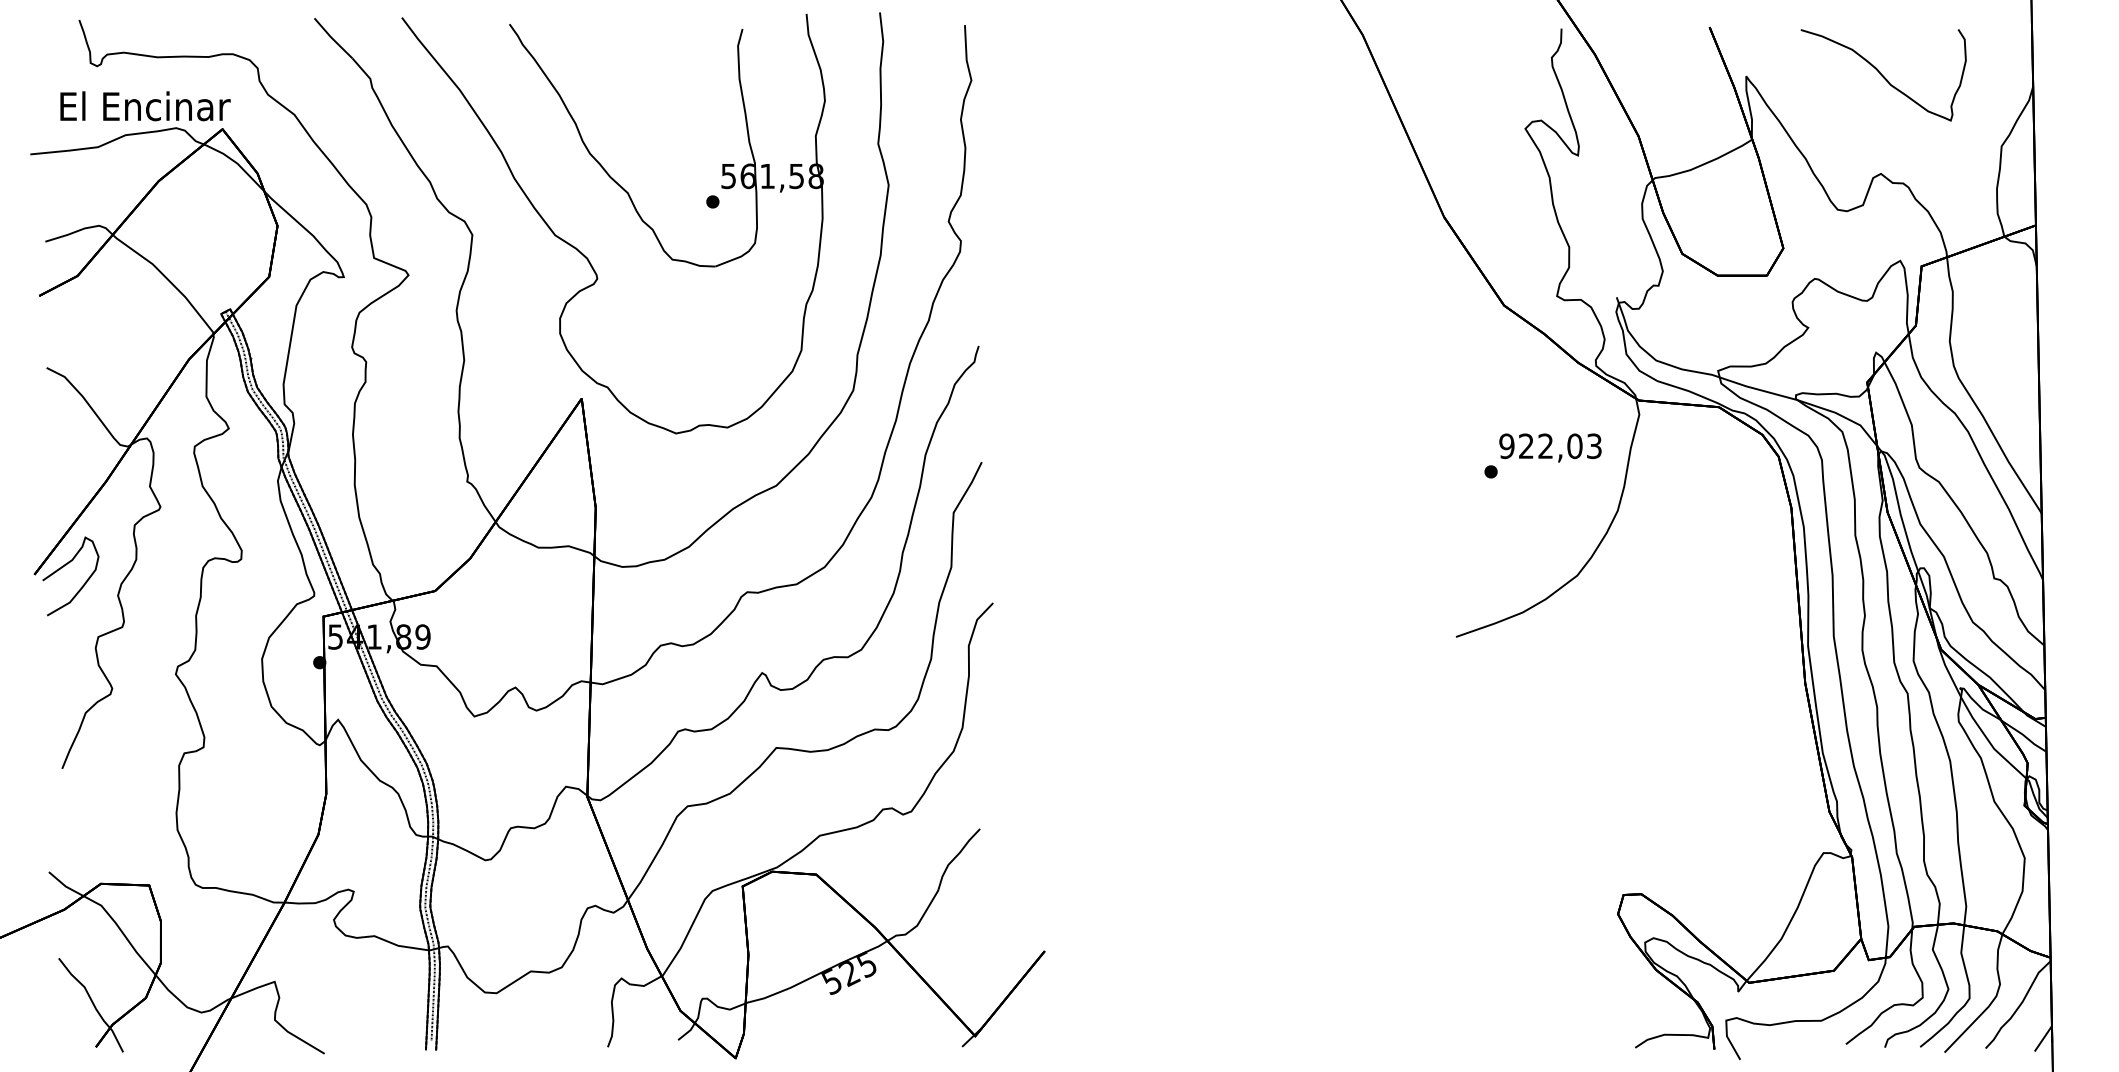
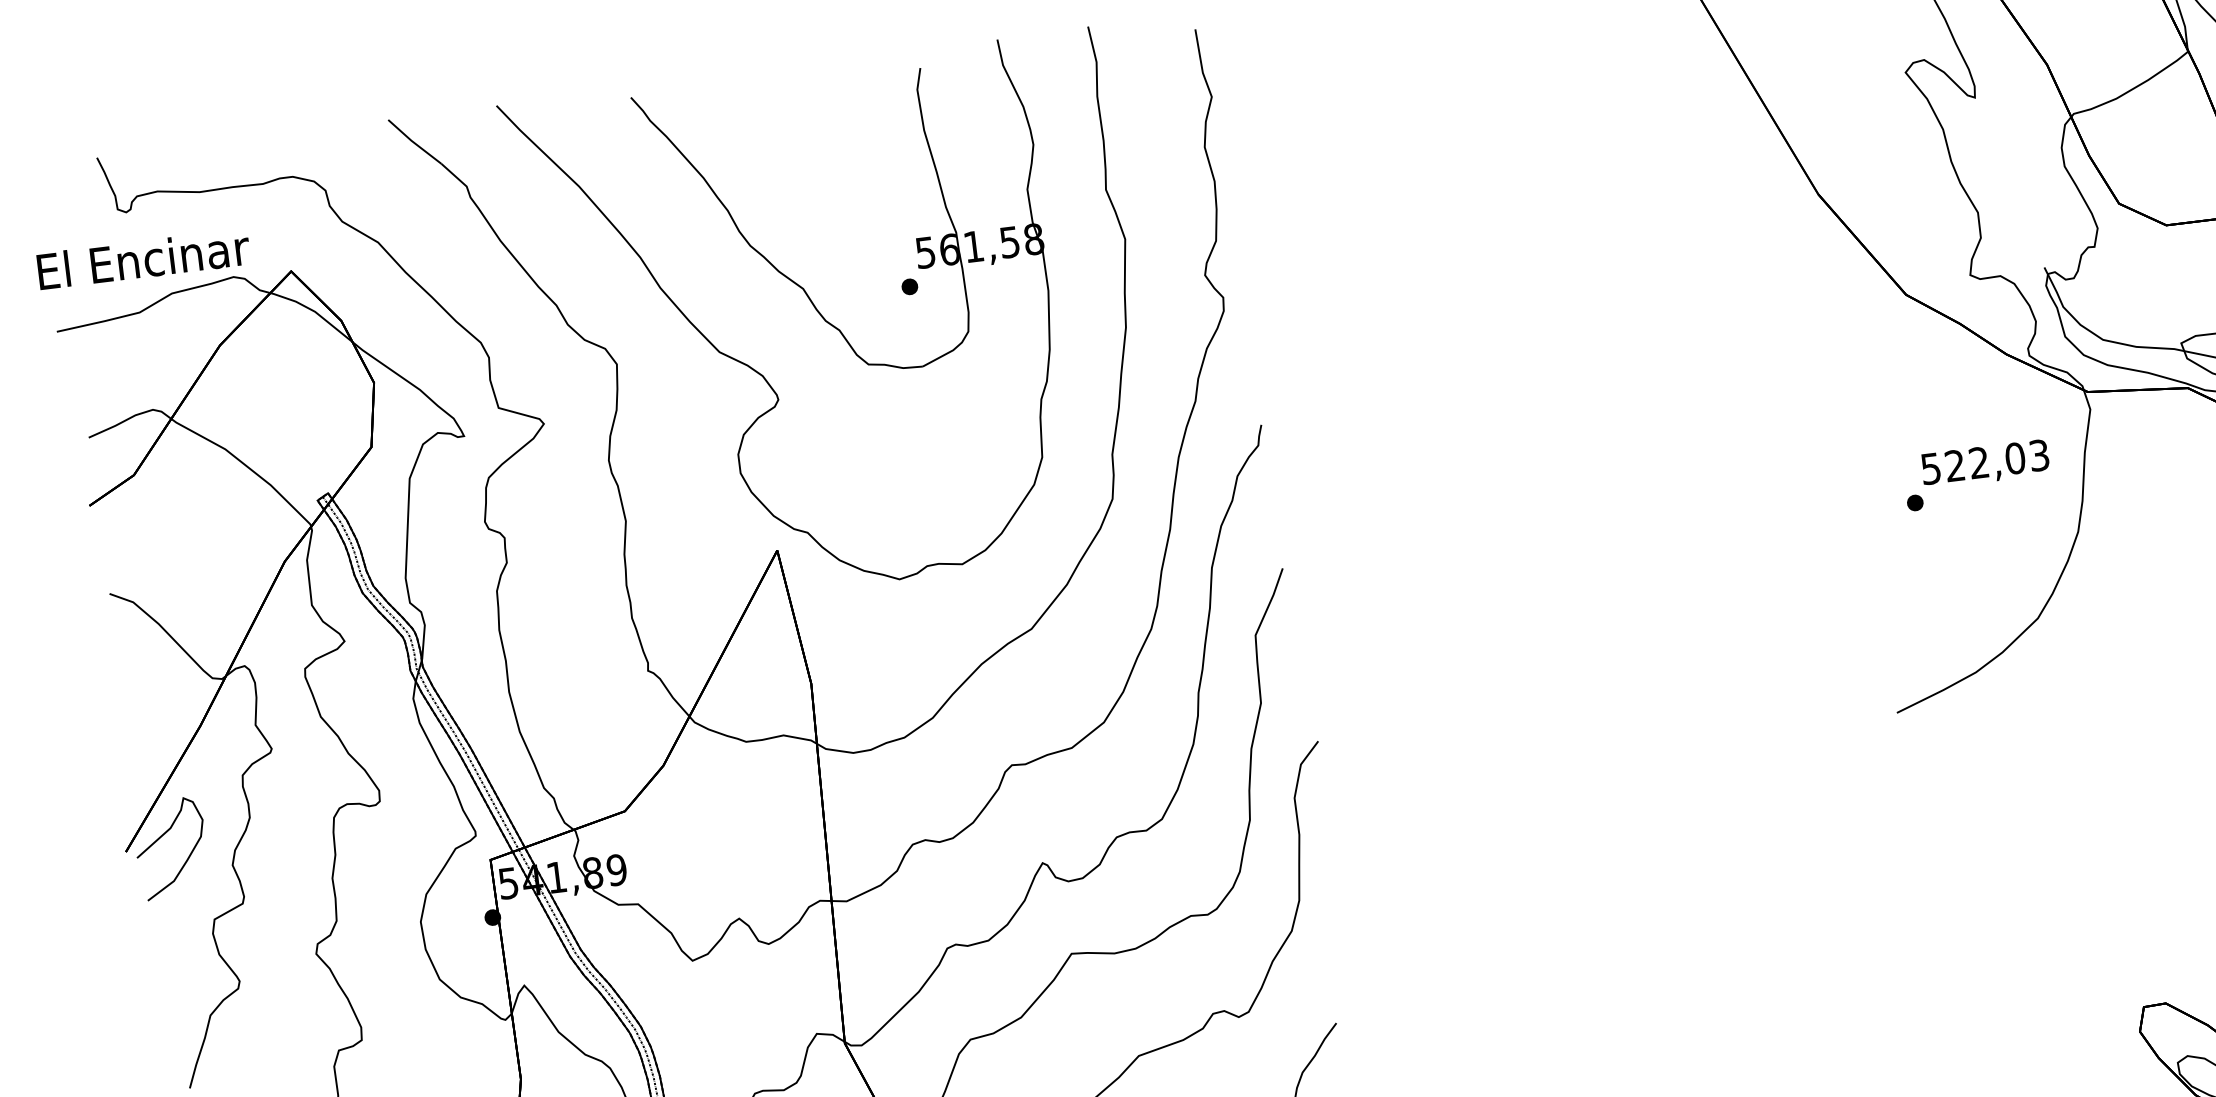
text: (145, 106) -> (143, 259), moved
text: (1506, 445) -> (1930, 467), 922,03 -> 522,03

